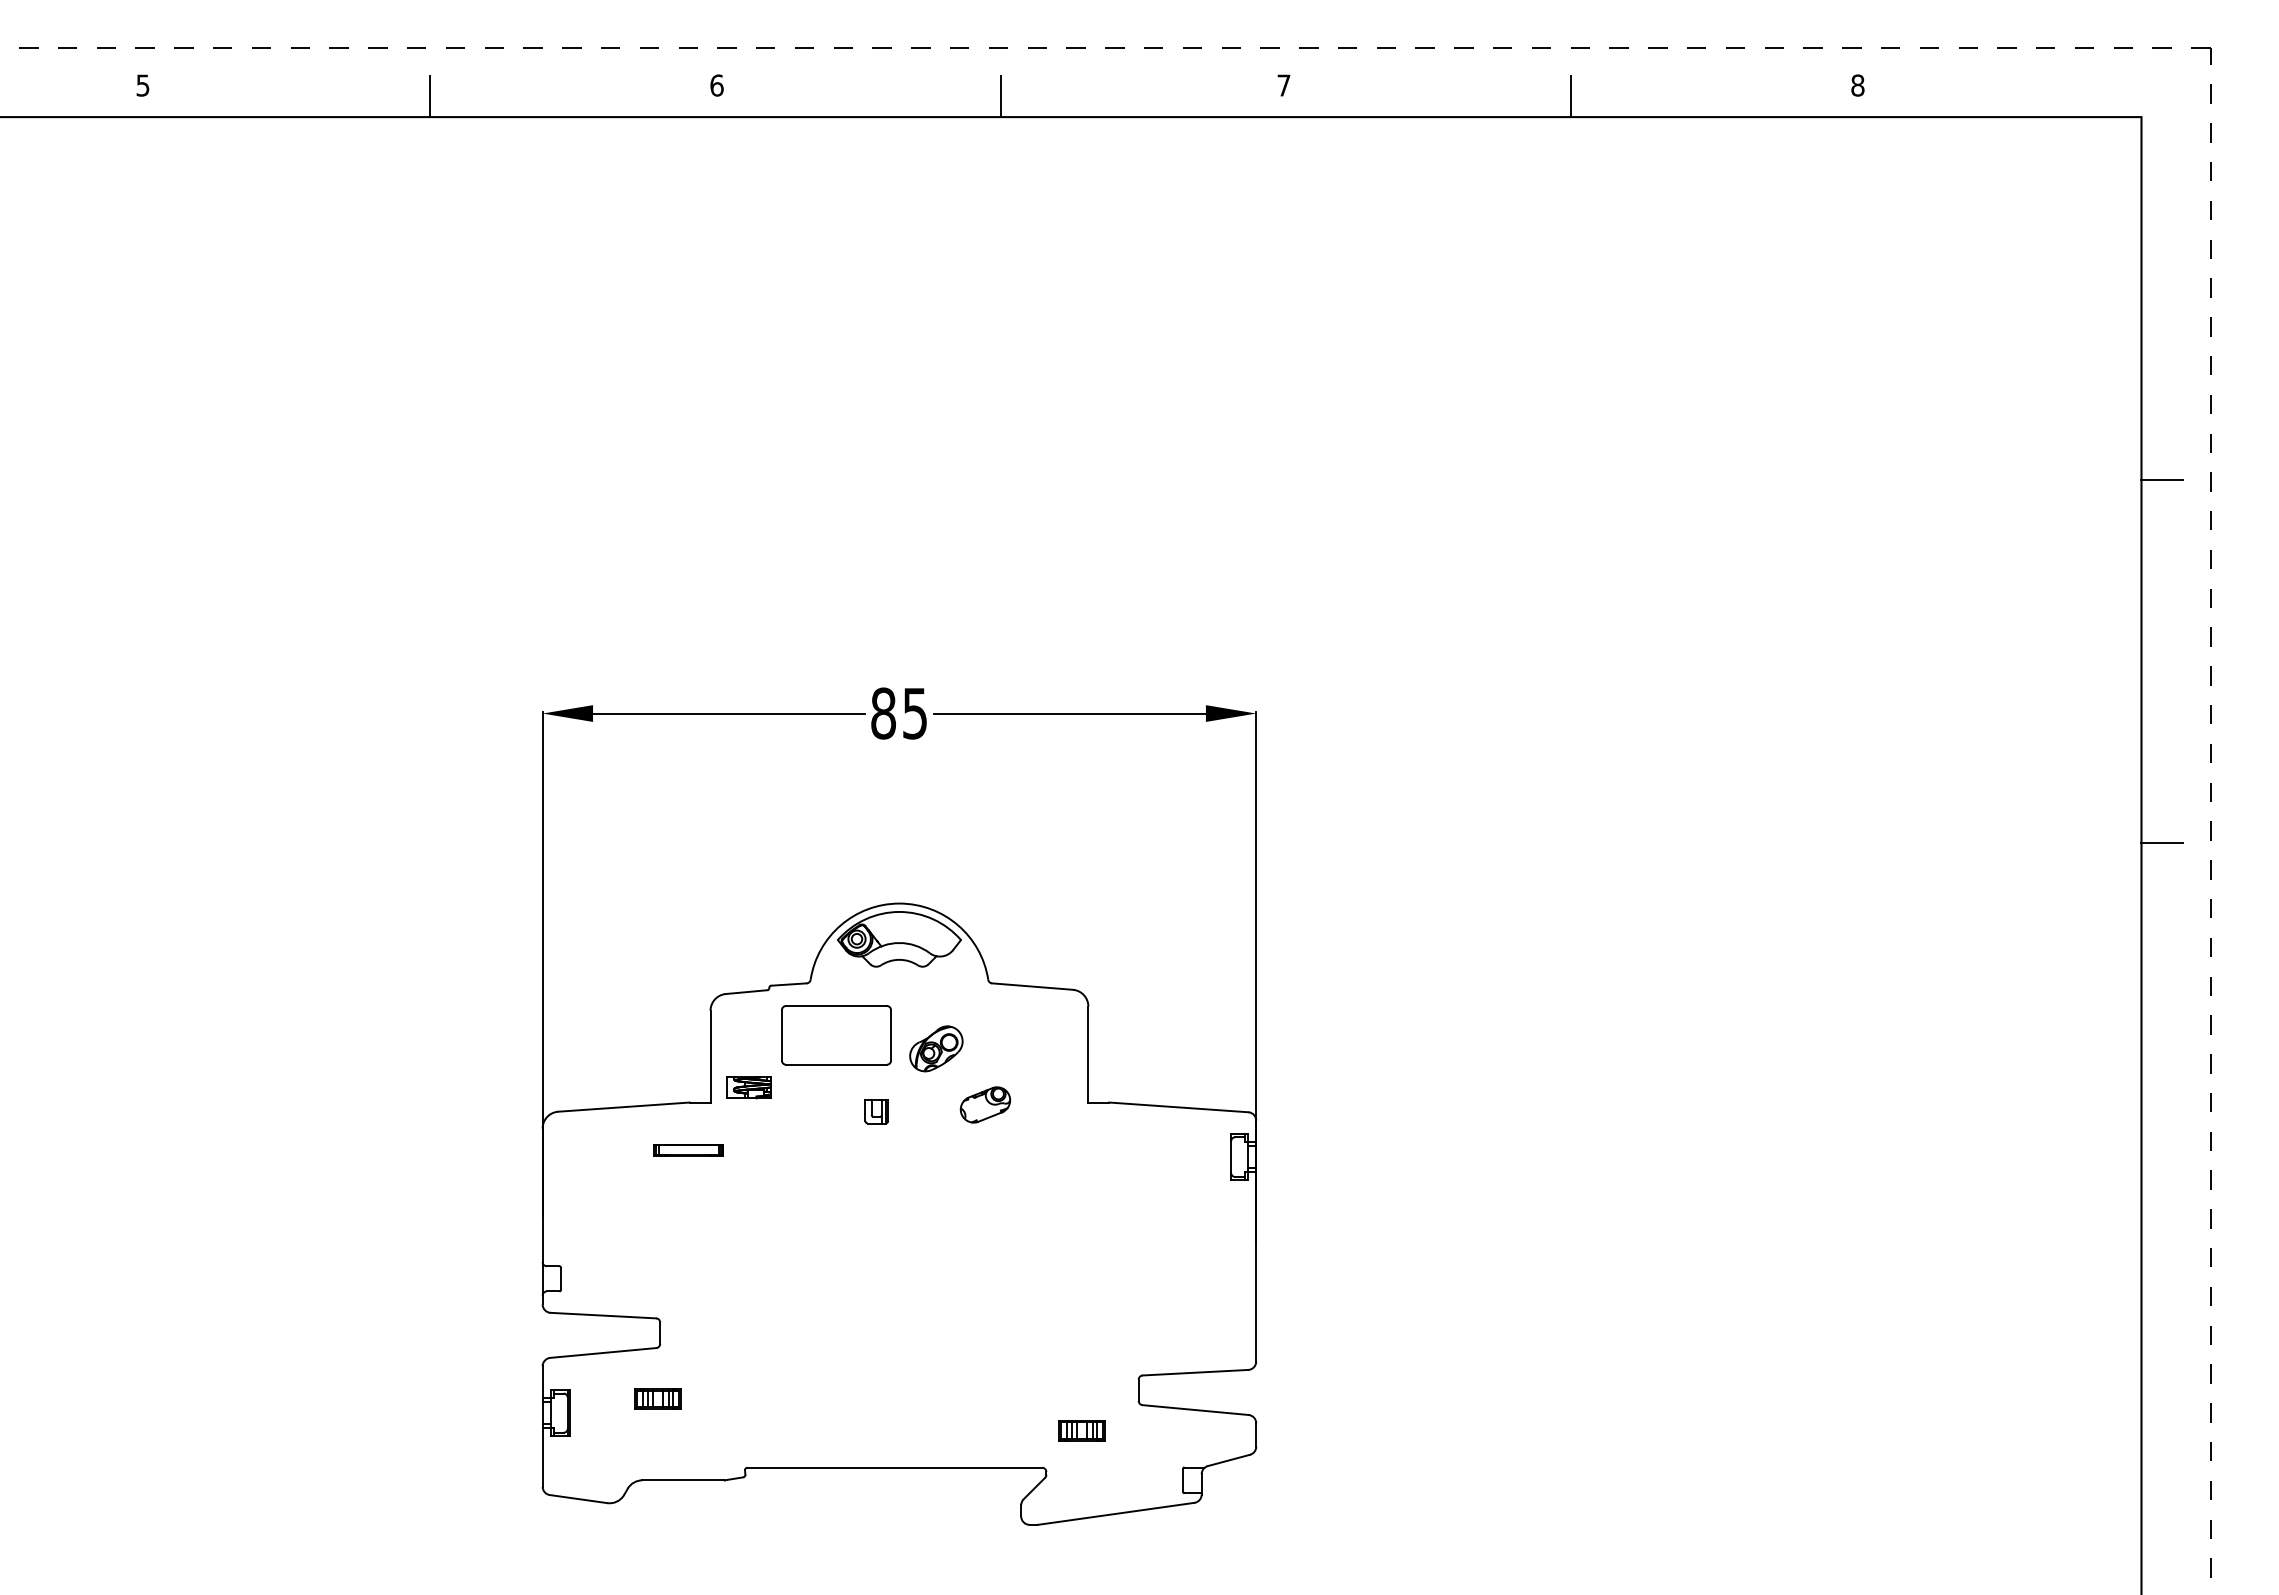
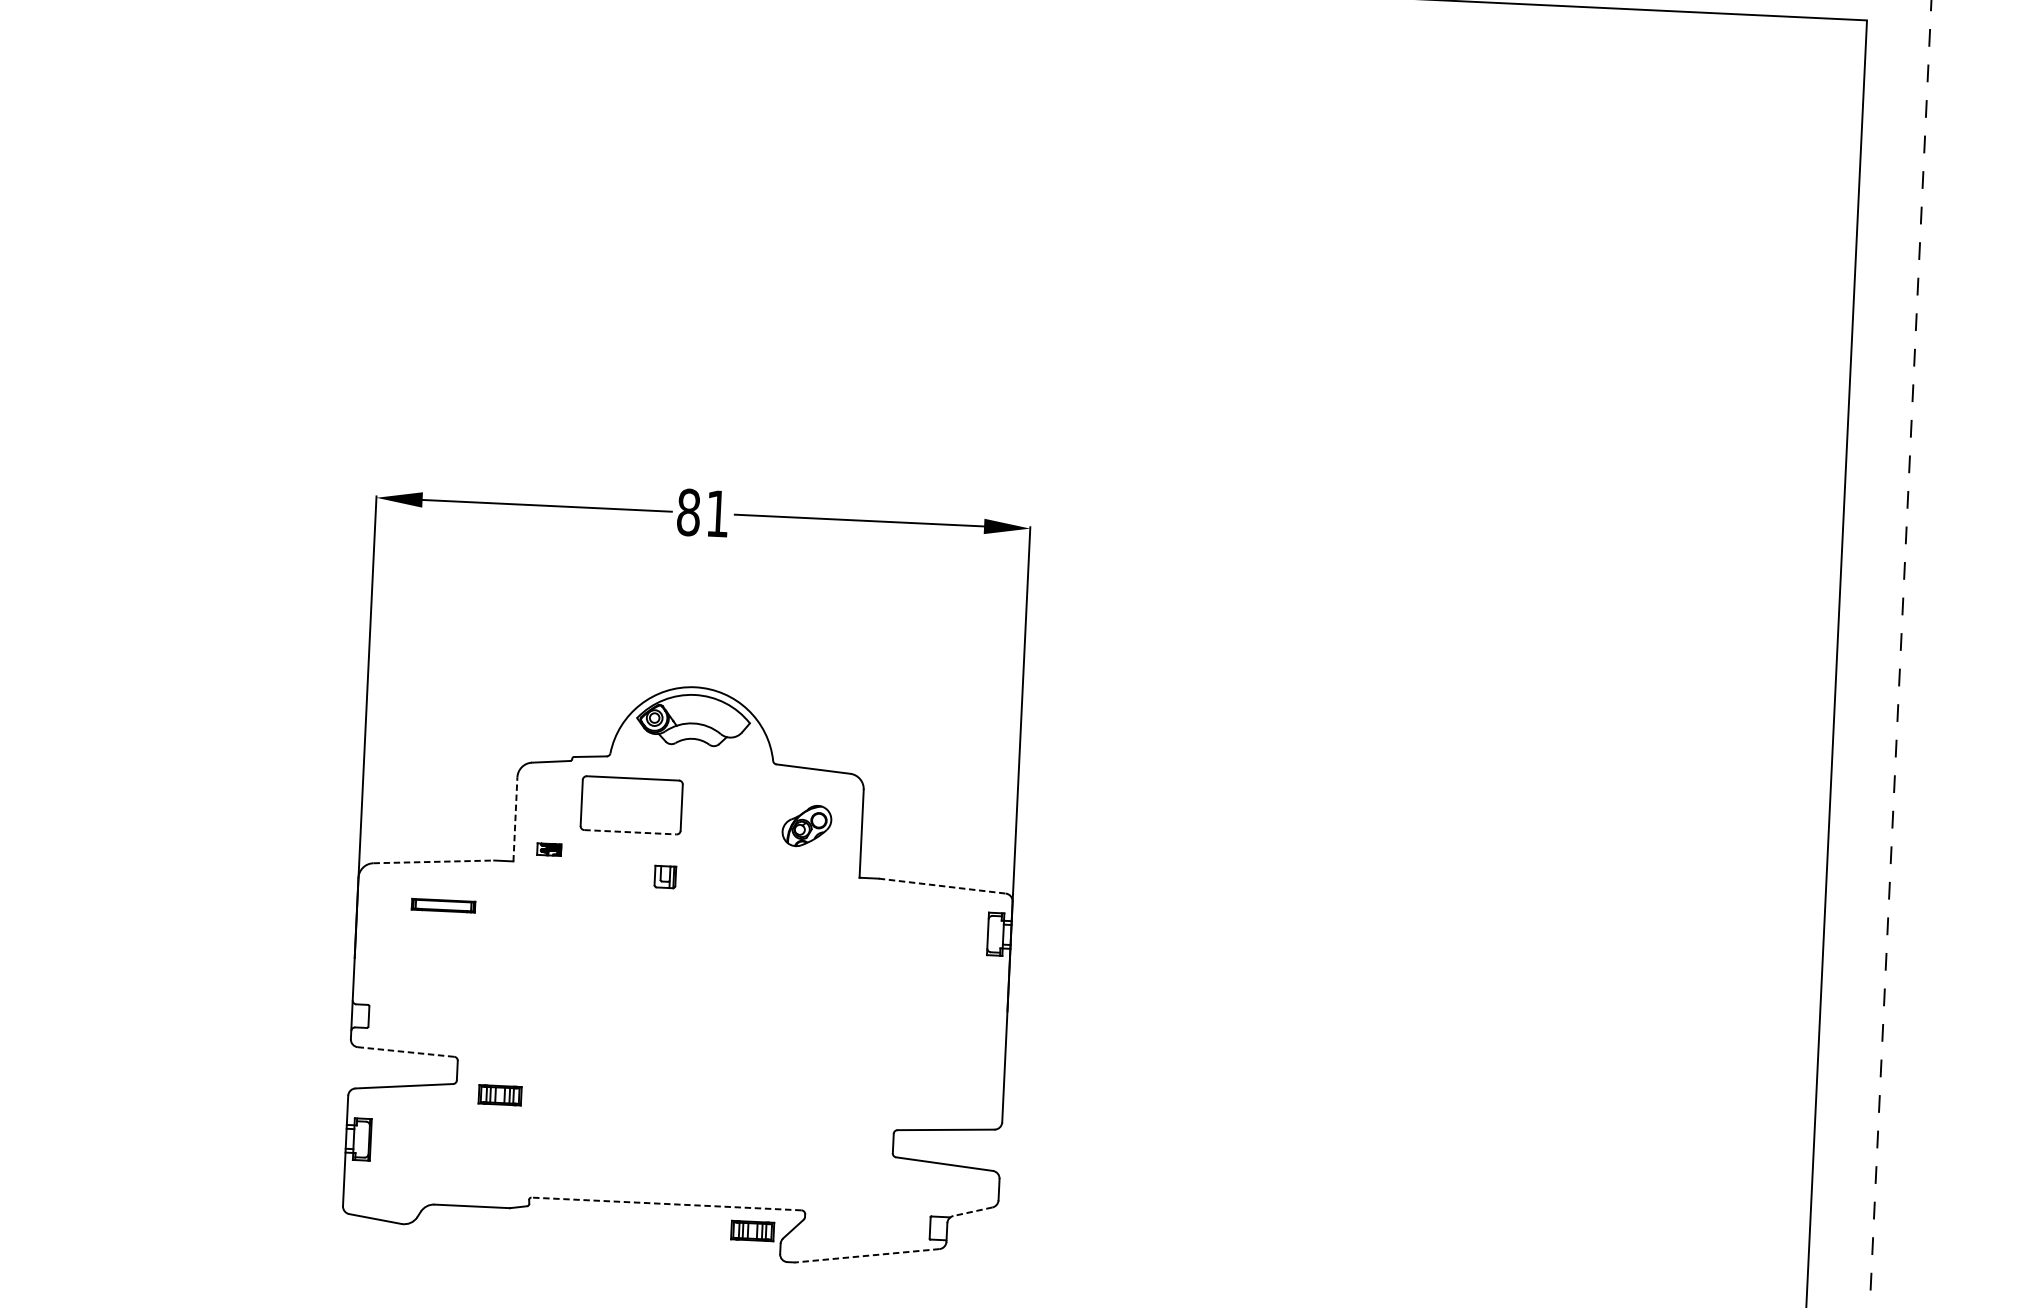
line: (2161, 480) -> (1869, 354), removed
text: (914, 713) -> (717, 513), 85 -> 81
line: (2161, 843) -> (1853, 686), removed
part: (936, 1048) -> (807, 825), moved
line: (710, 1056) -> (515, 819), solid -> dashed
line: (836, 1064) -> (630, 832), solid -> dashed
part: (748, 1087) -> (548, 849), size x0.6
part: (985, 1104) -> (765, 875), removed
line: (623, 1107) -> (433, 862), solid -> dashed
line: (1178, 1107) -> (941, 886), solid -> dashed
part: (688, 1150) -> (443, 905), moved
line: (603, 1315) -> (406, 1051), solid -> dashed
part: (657, 1398) -> (499, 1094), moved
part: (1081, 1430) -> (752, 1230), moved
line: (1228, 1460) -> (972, 1211), solid -> dashed
line: (894, 1467) -> (666, 1203), solid -> dashed
line: (1116, 1513) -> (867, 1255), solid -> dashed

